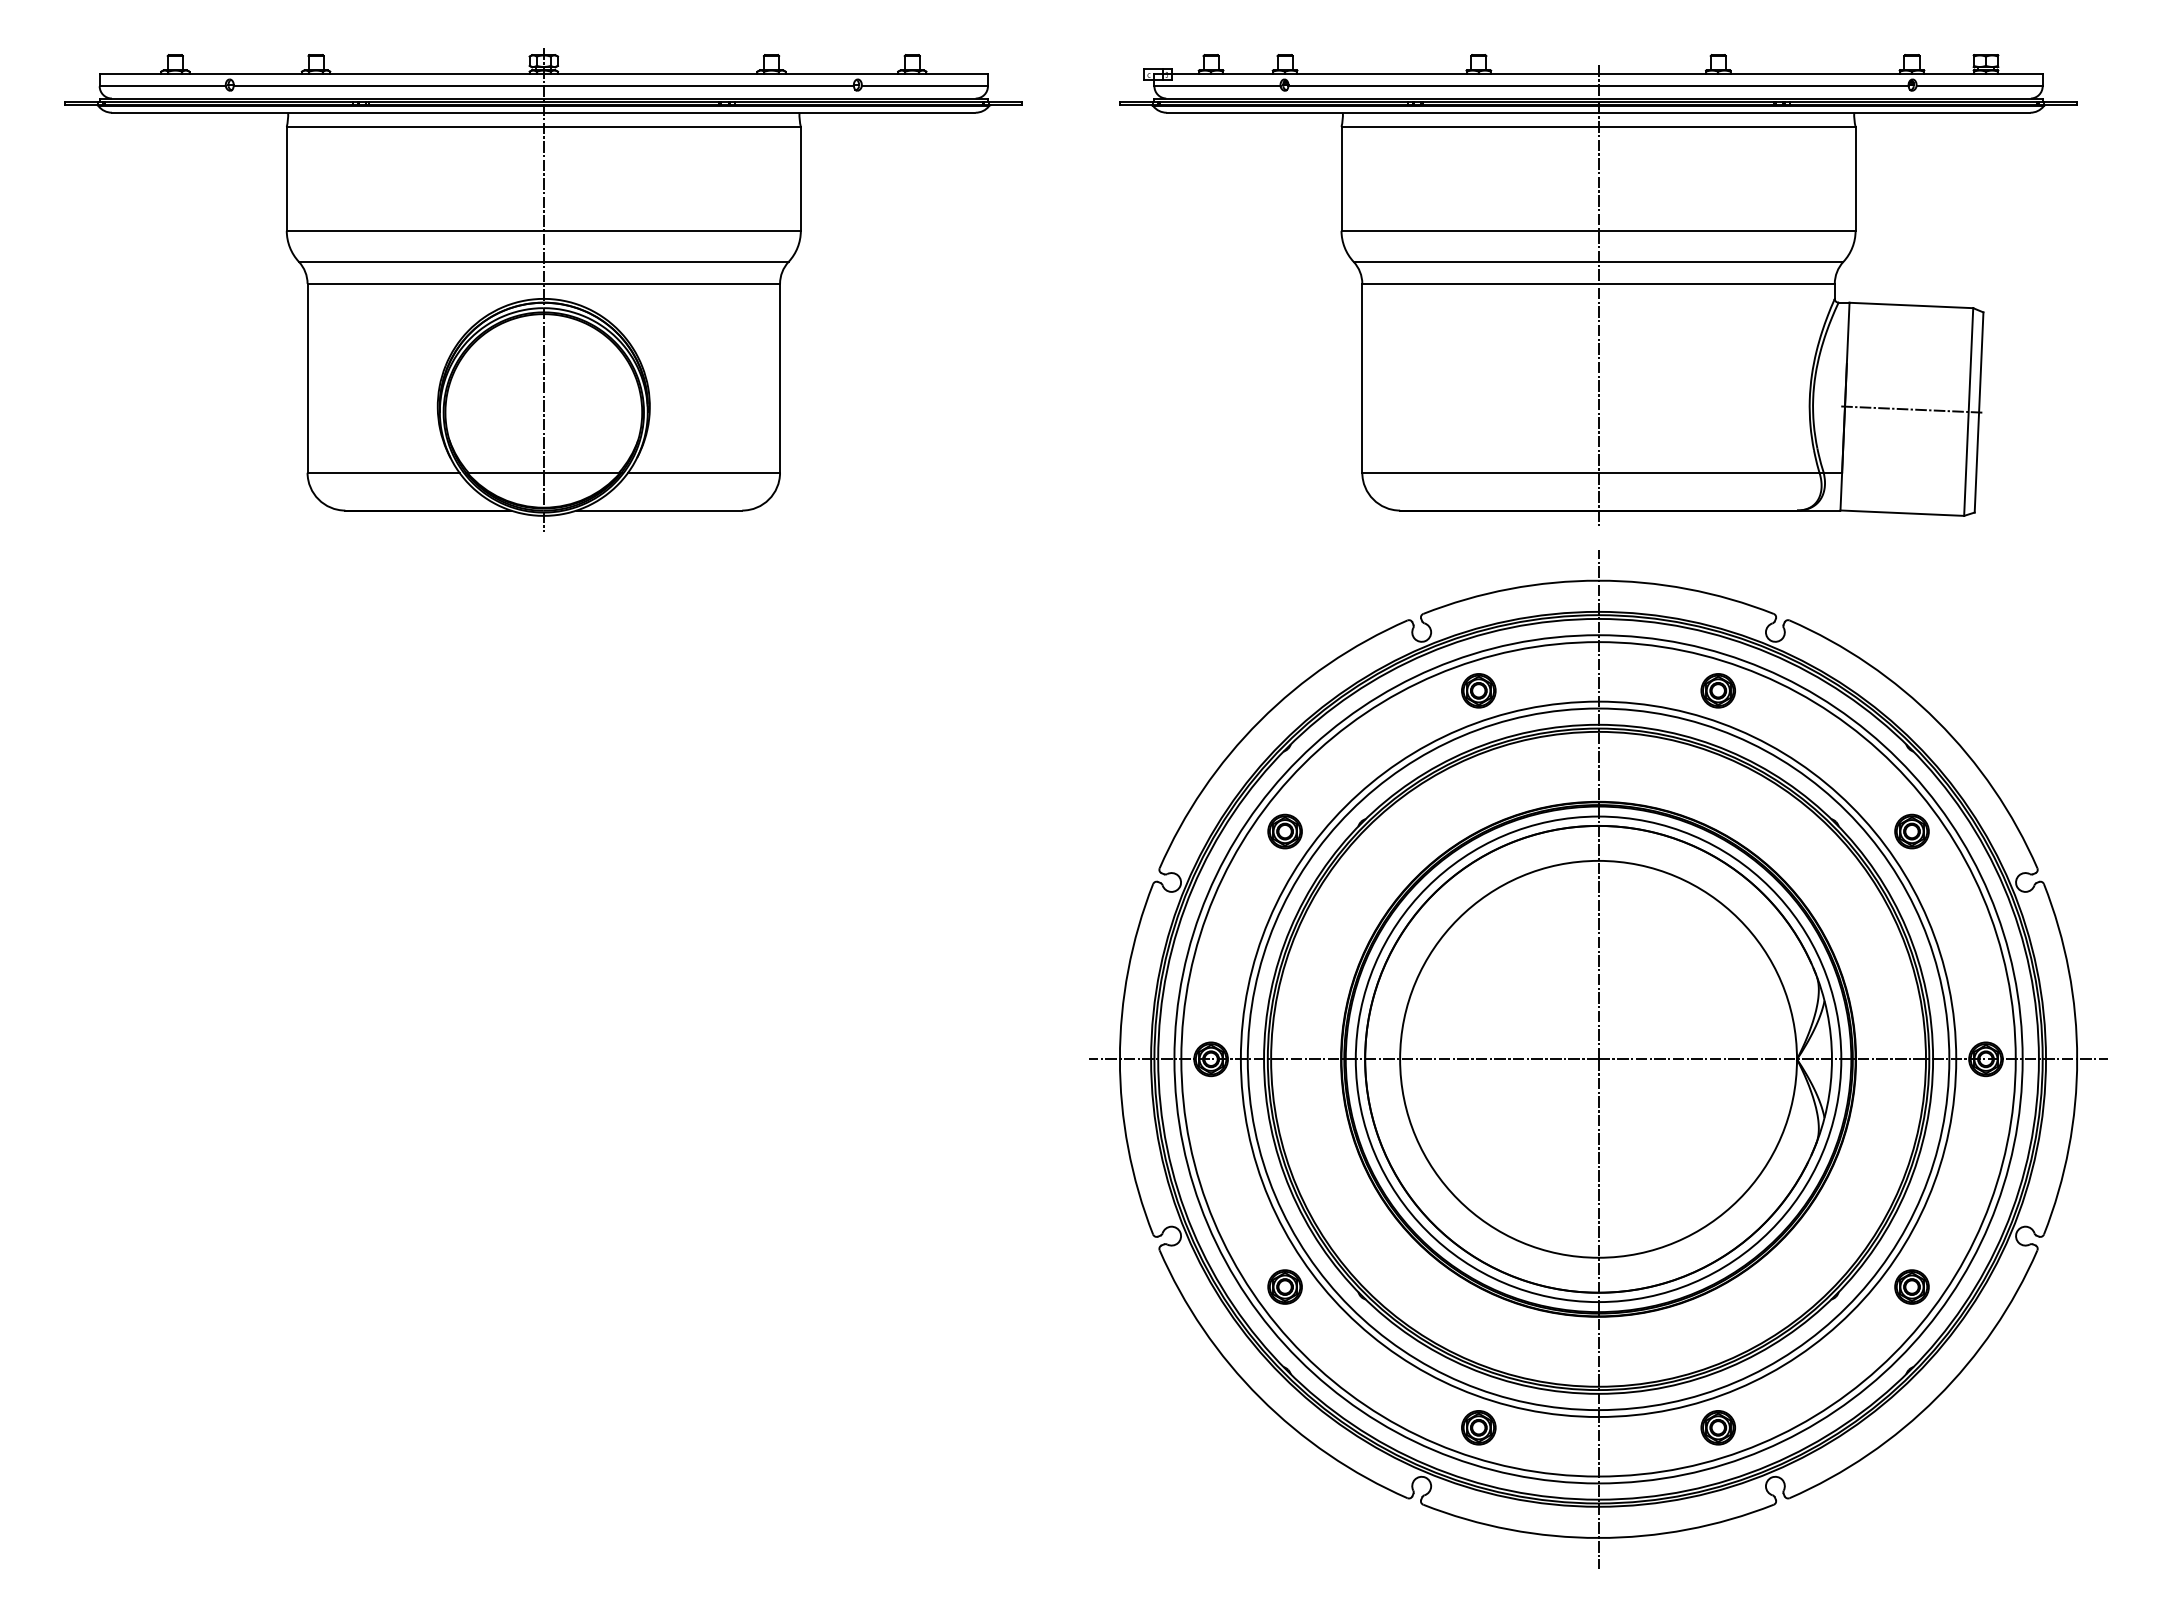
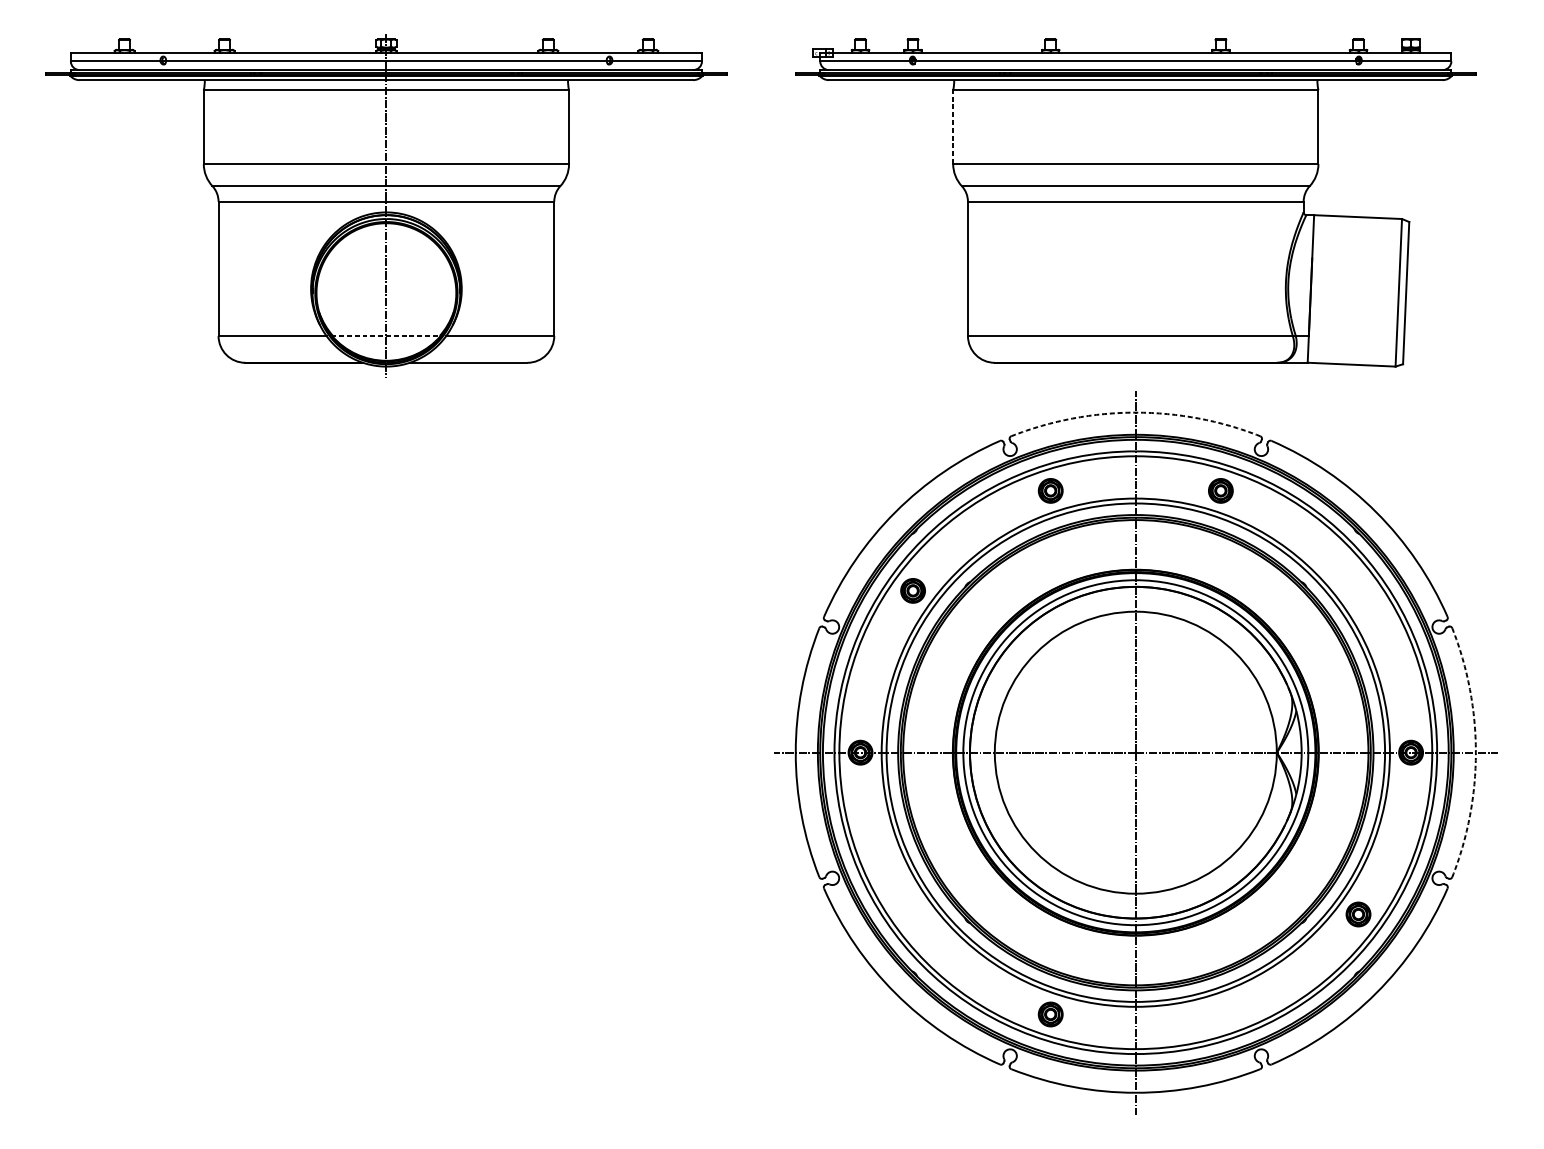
line: (1341, 178) -> (953, 126), solid -> dashed
line: (1598, 295) -> (1135, 210), removed
line: (1911, 409) -> (1358, 291), removed
line: (543, 472) -> (386, 335), solid -> dashed
arc: (1598, 580) -> (1135, 412), solid -> dashed
part: (1911, 831) -> (1358, 590), removed
arc: (2077, 1059) -> (1476, 752), solid -> dashed
part: (1284, 1286) -> (912, 914), removed
part: (1717, 1427) -> (1220, 1014), removed

